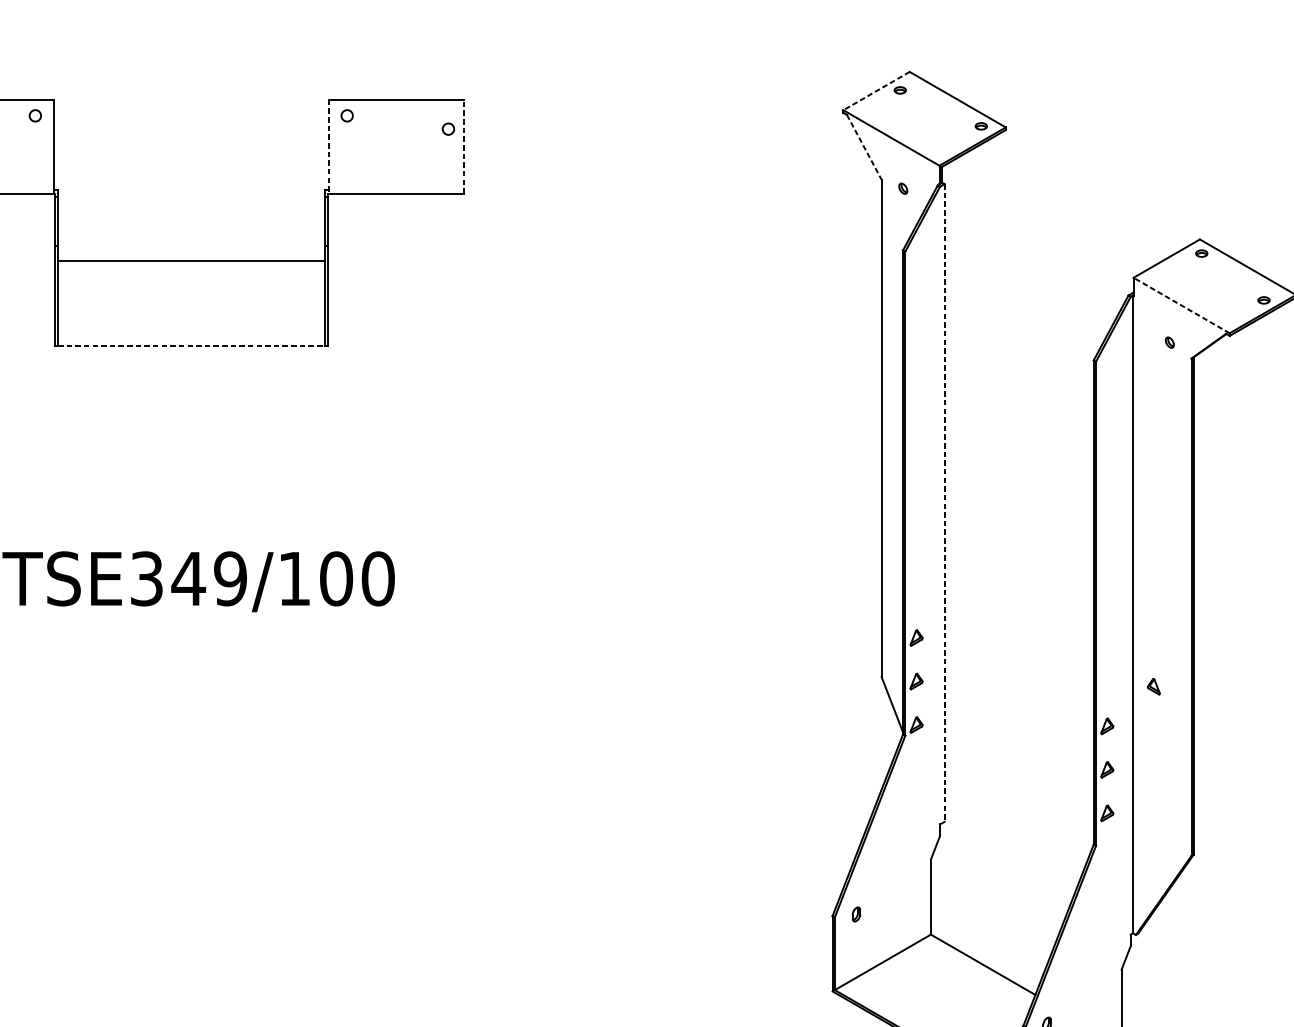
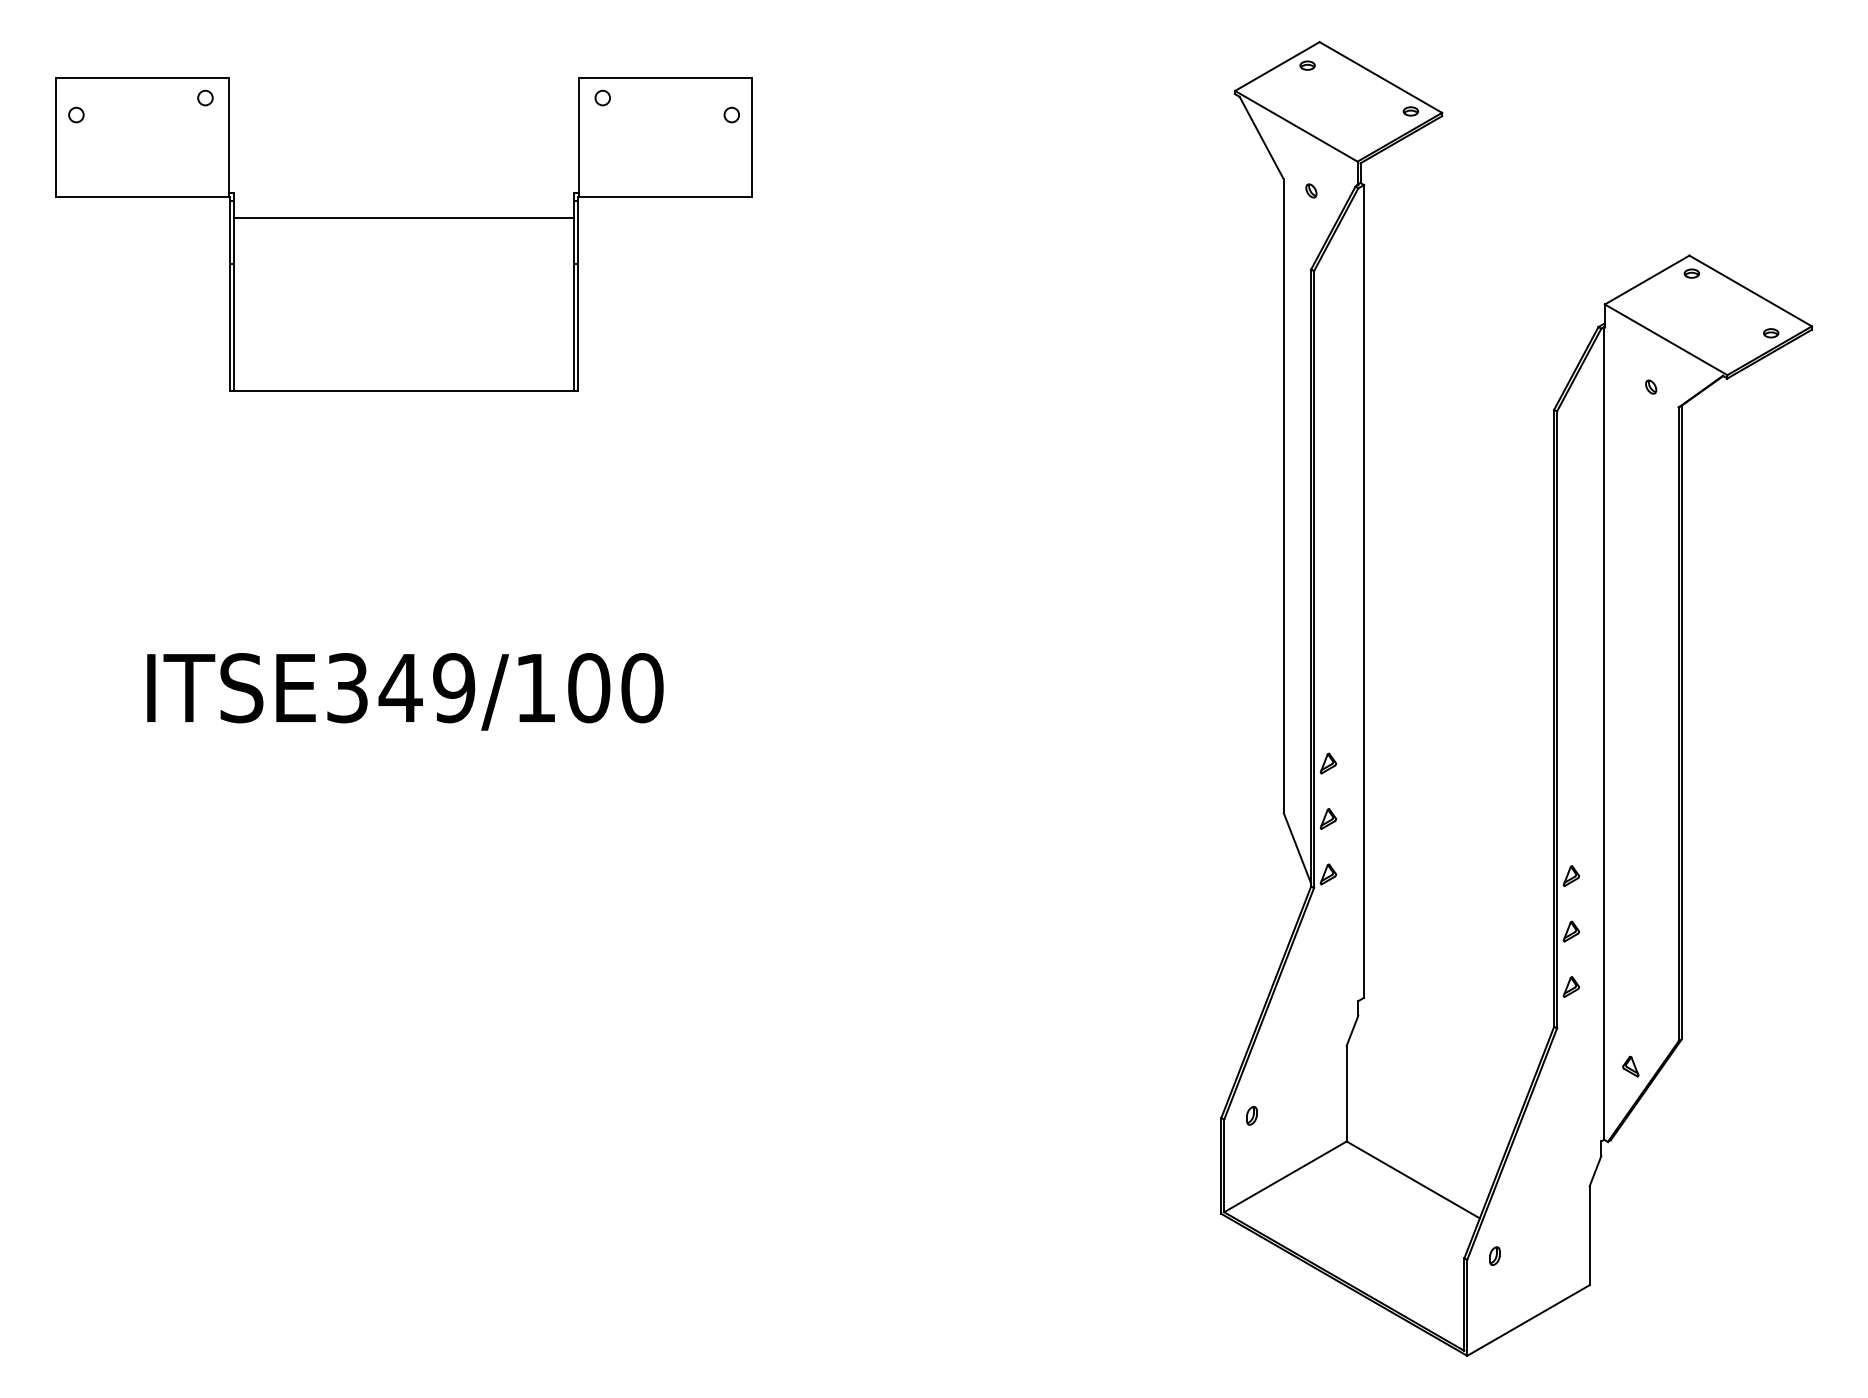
line: (876, 91) -> (1277, 66), dashed -> solid
line: (328, 146) -> (579, 137), dashed -> solid
line: (464, 146) -> (752, 137), dashed -> solid
line: (864, 147) -> (1261, 138), dashed -> solid
line: (190, 260) -> (403, 217), moved
line: (1181, 305) -> (1666, 339), dashed -> solid
line: (191, 345) -> (404, 390), dashed -> solid
line: (944, 503) -> (1364, 591), dashed -> solid
part: (1153, 686) -> (1630, 1066), moved

